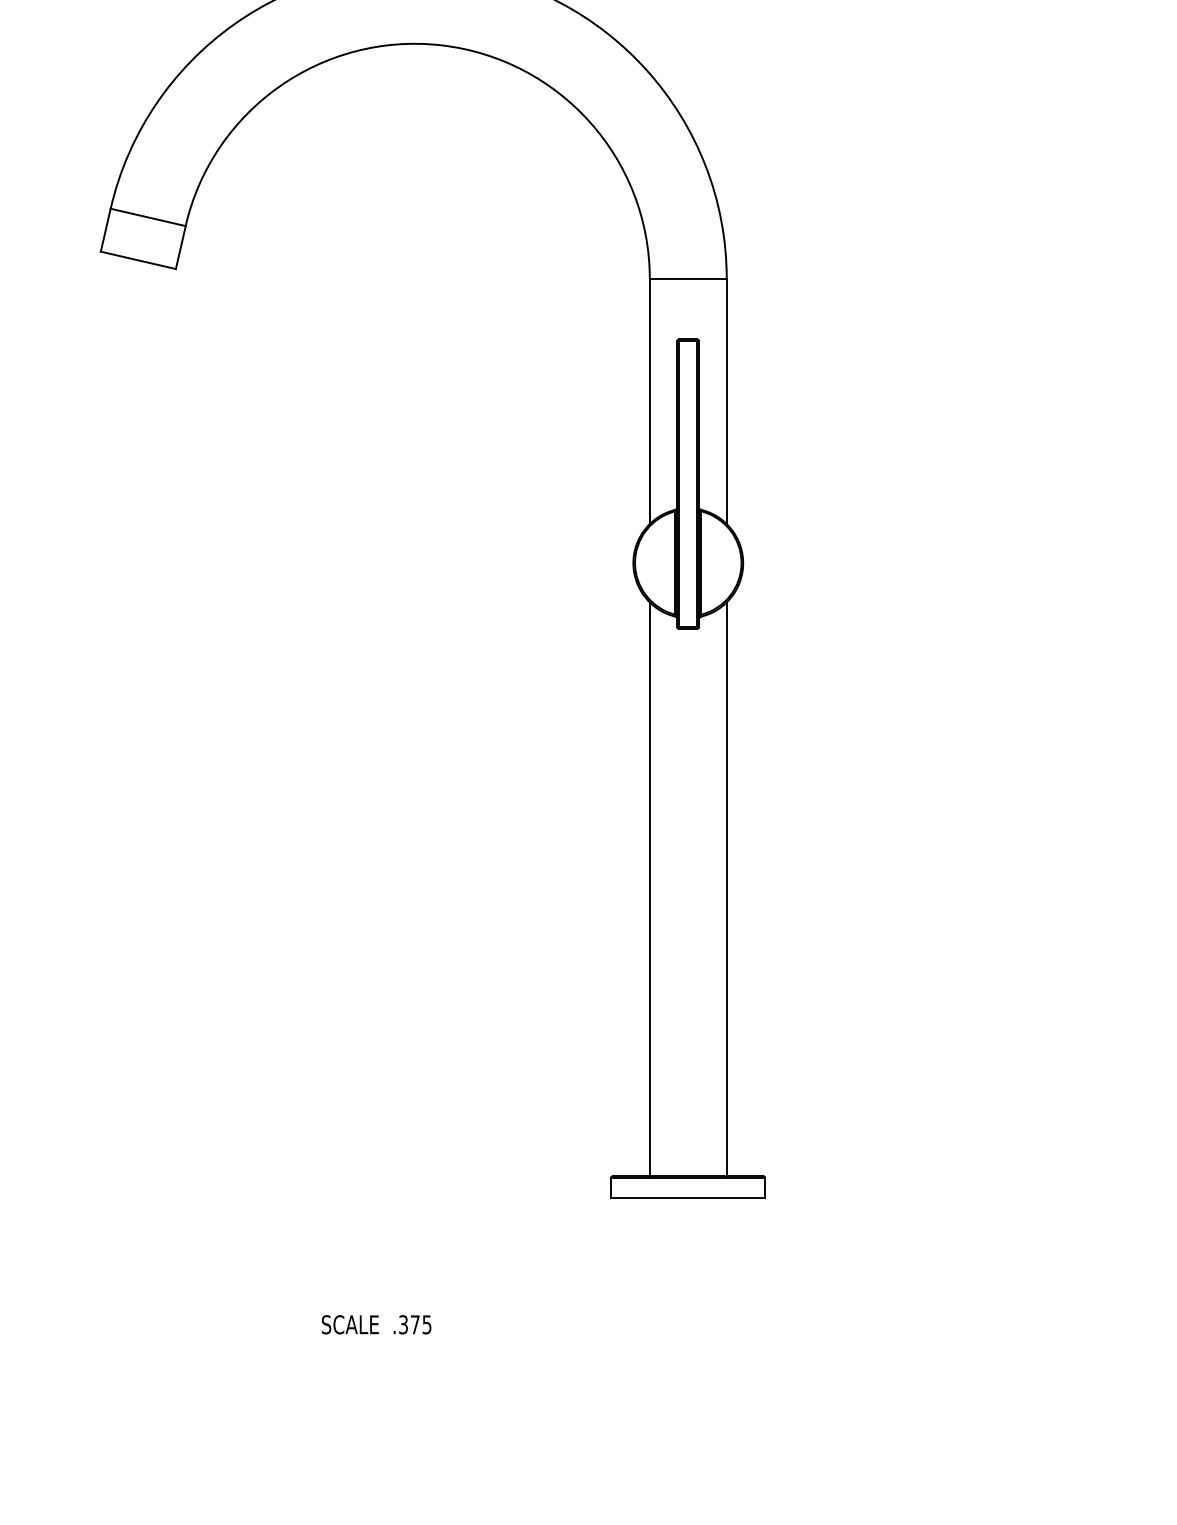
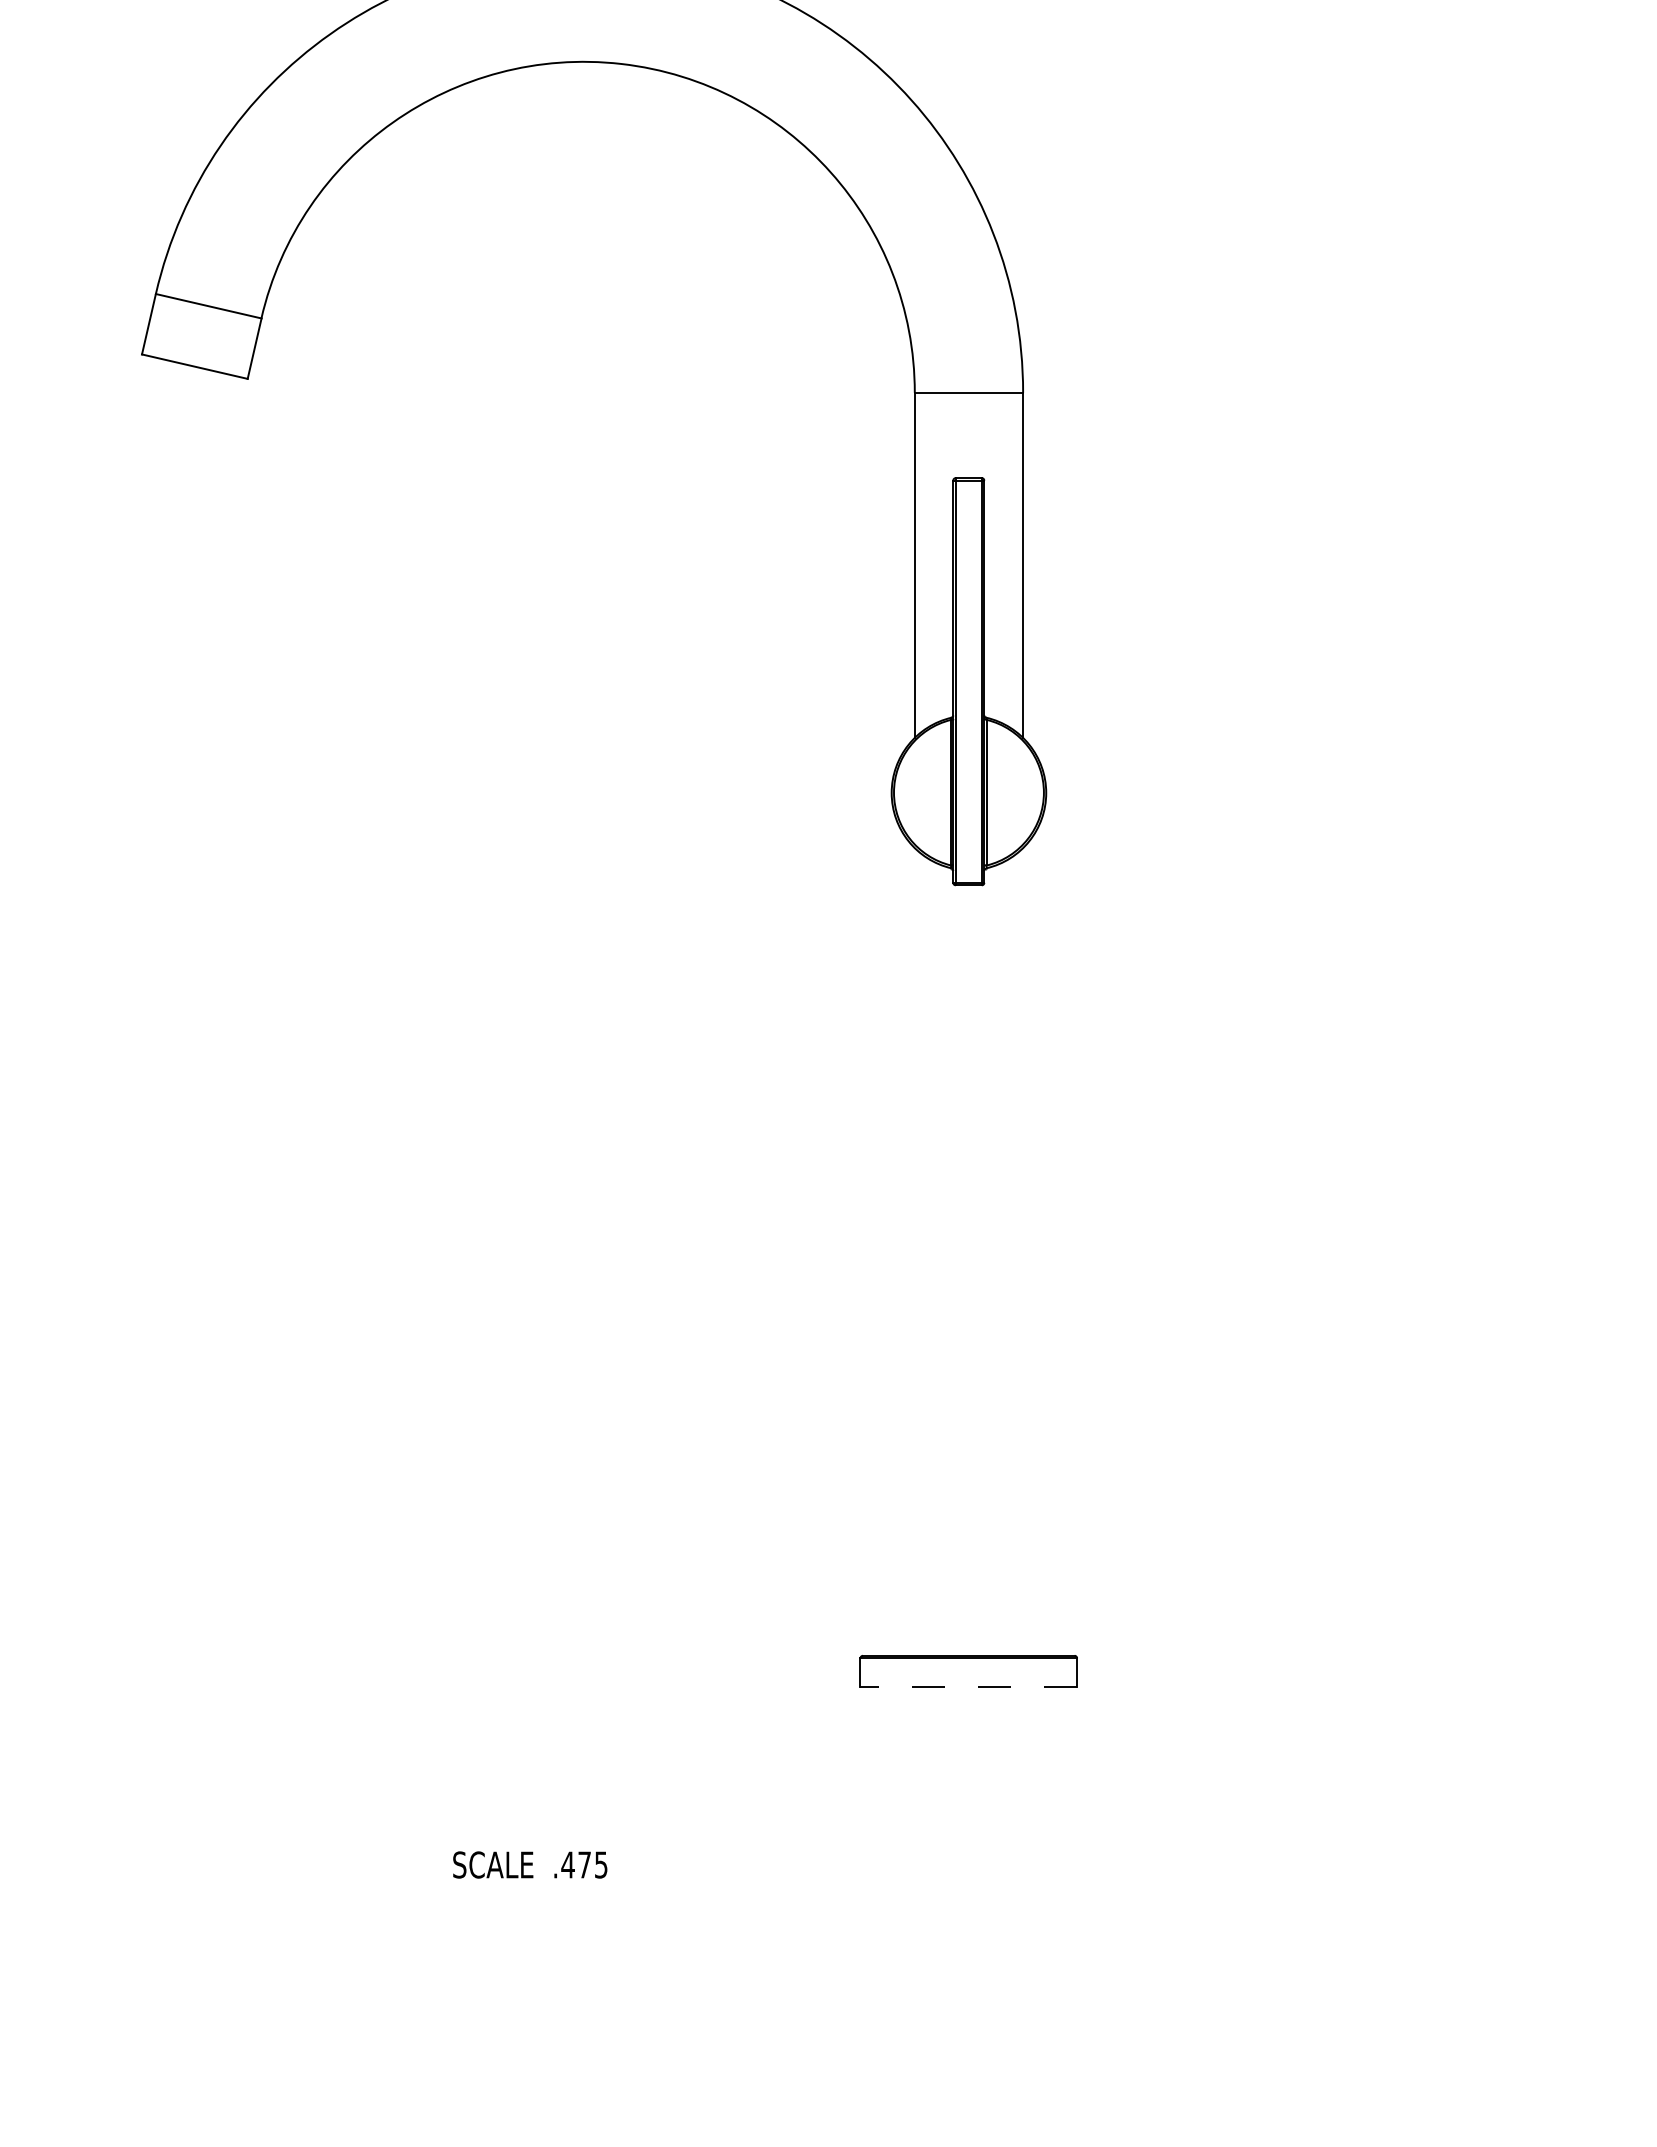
line: (649, 888) -> (914, 1251), removed
line: (727, 888) -> (1023, 1251), removed
line: (687, 1197) -> (968, 1686), solid -> dashed
text: (403, 1324) -> (567, 1864), .375 -> .475

